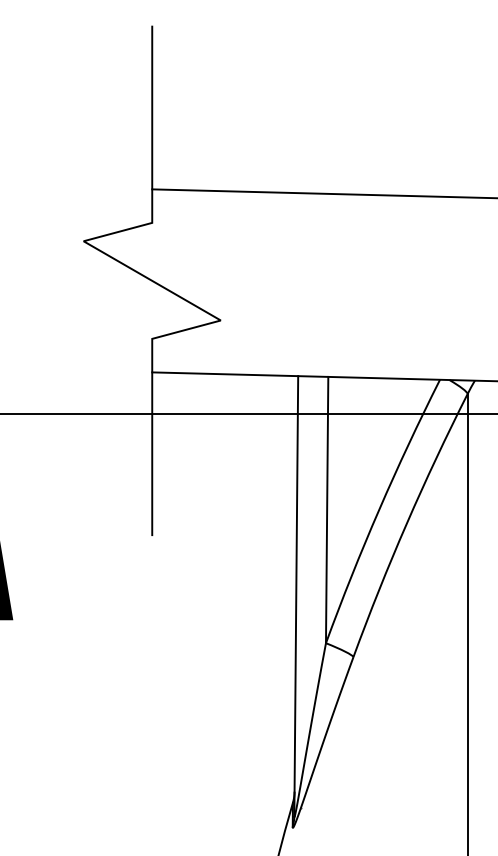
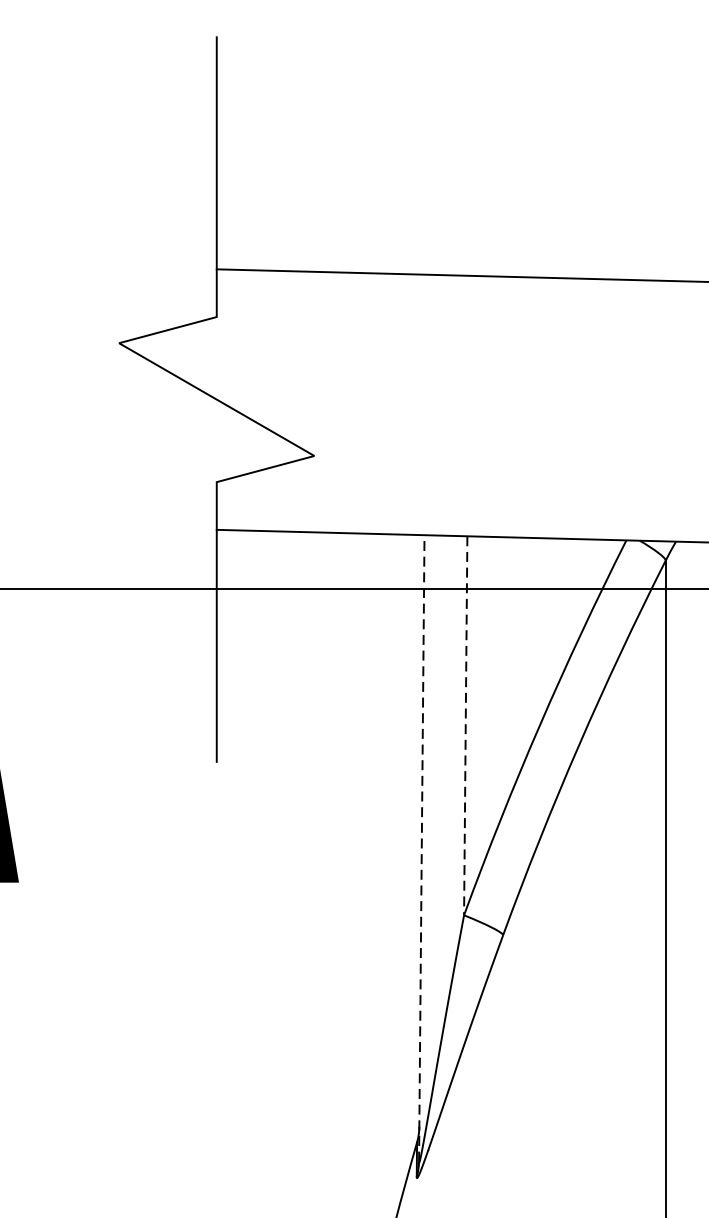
line: (327, 510) -> (466, 726), solid -> dashed
line: (296, 595) -> (422, 847), solid -> dashed

